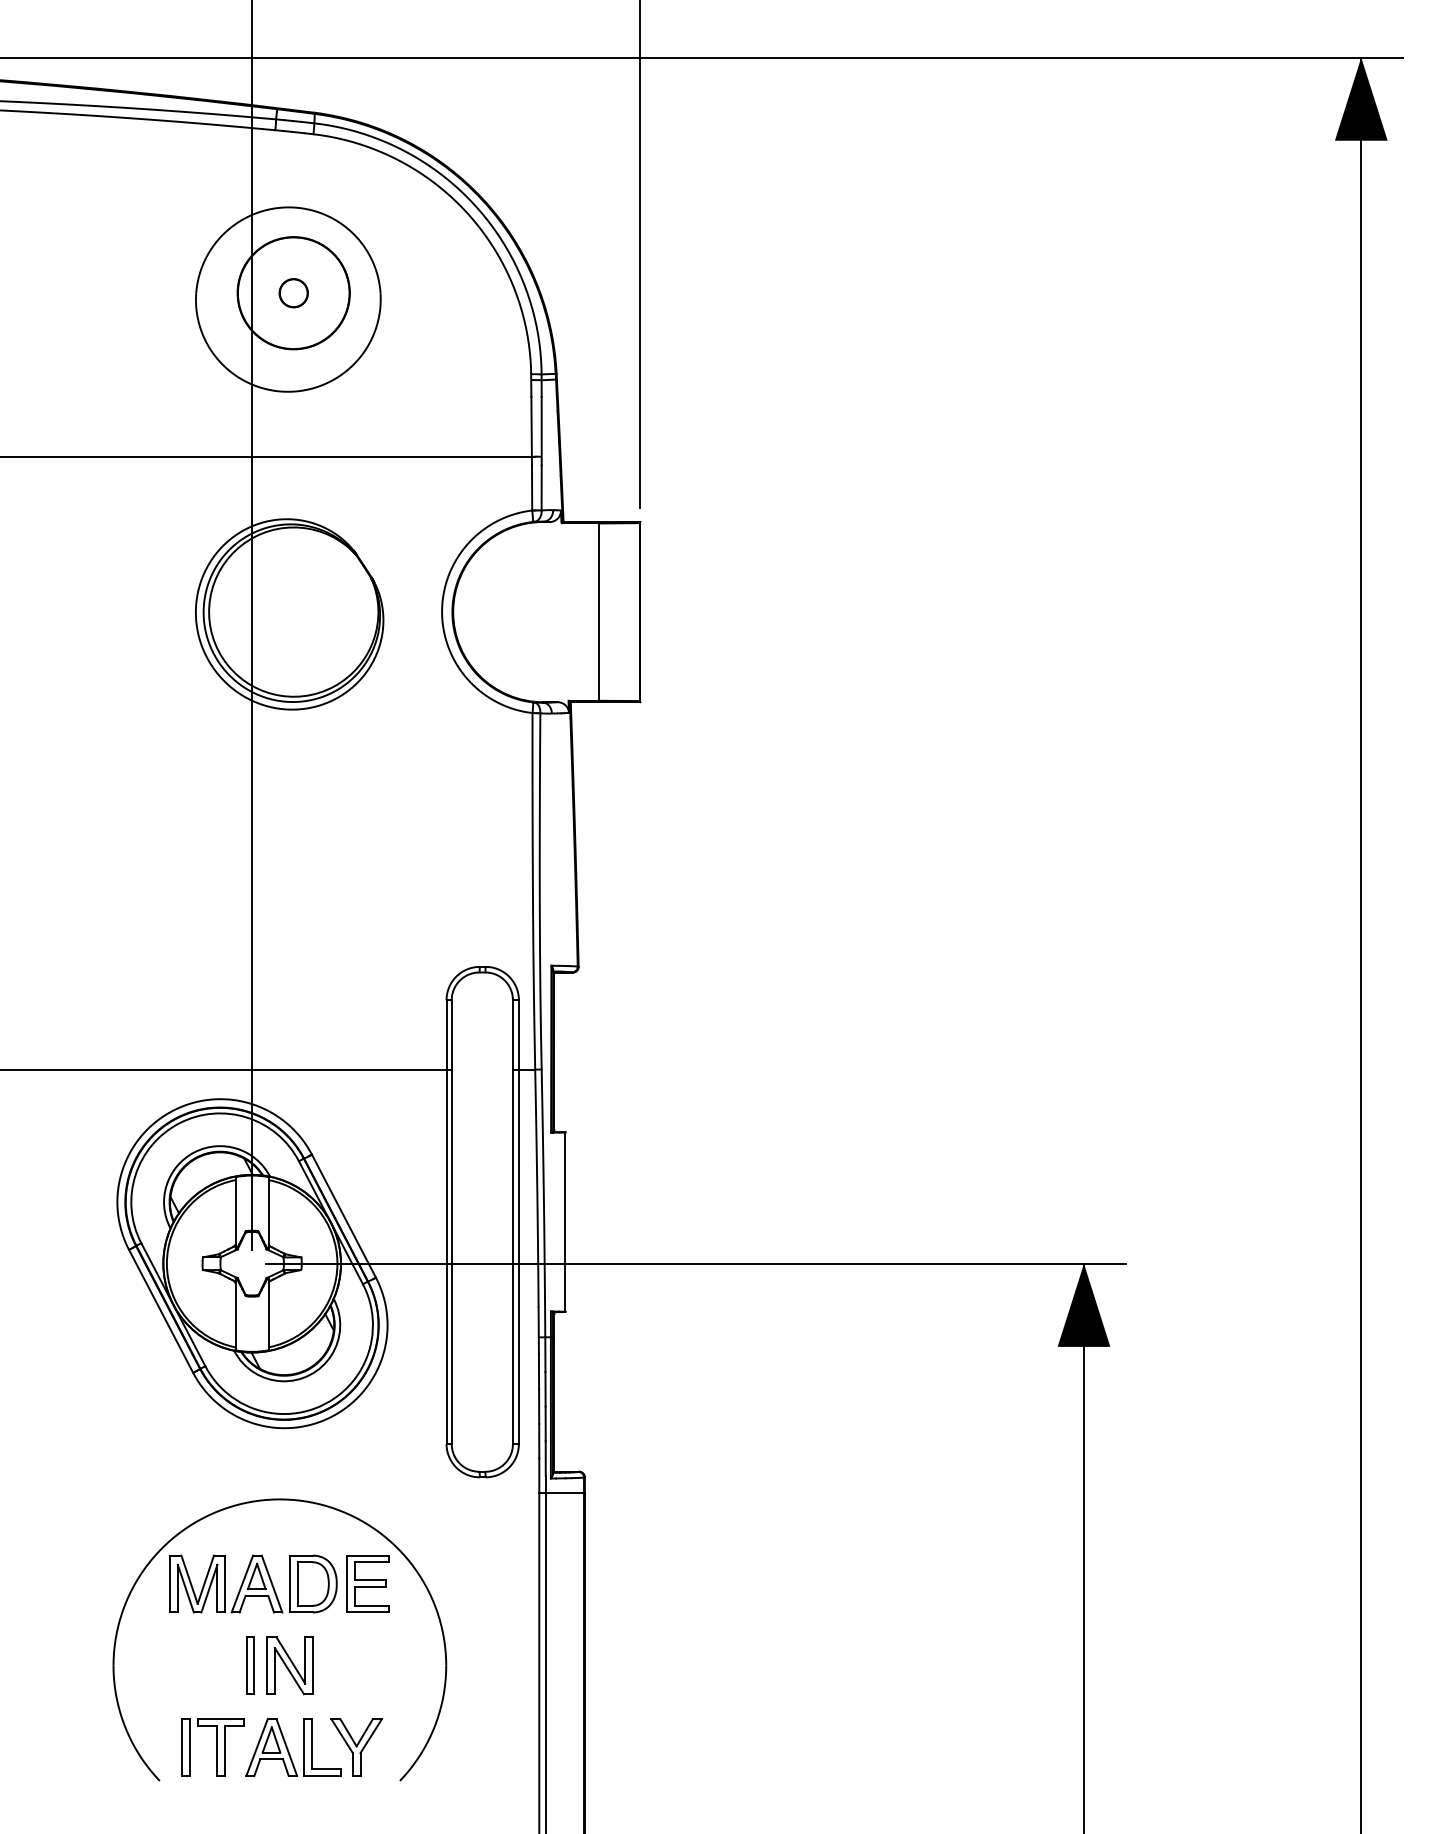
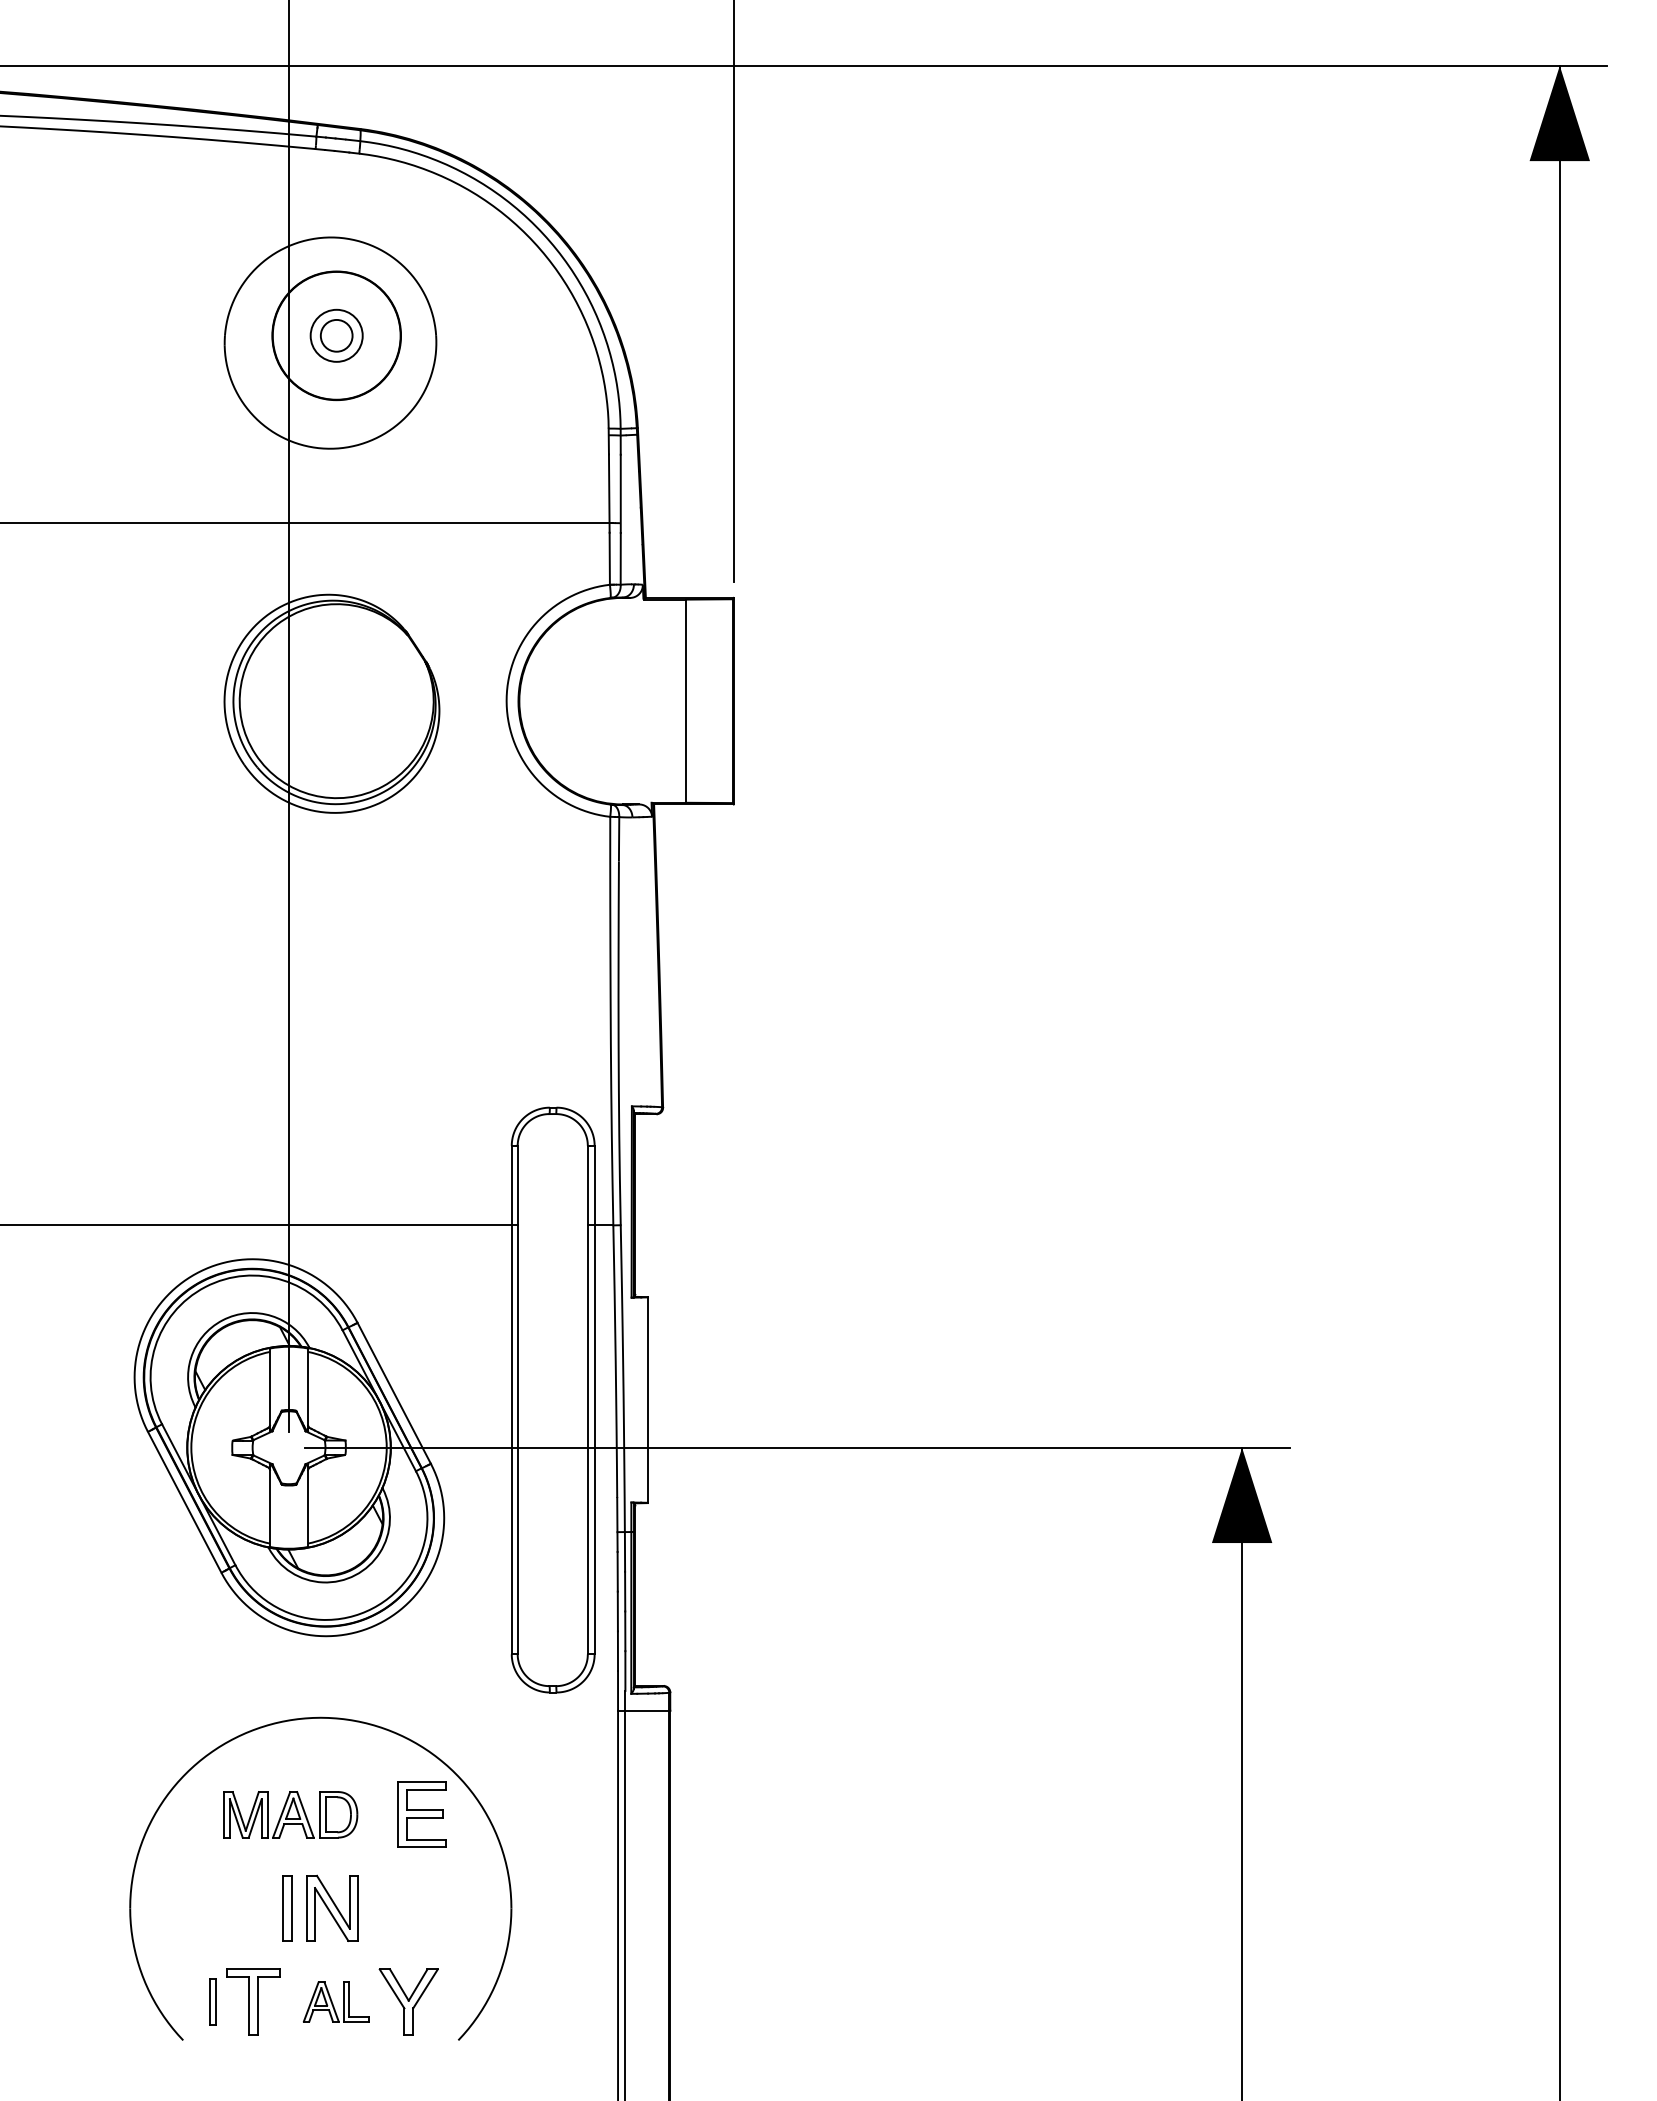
circle: (293, 292) -> (336, 335), size x1.6
part: (253, 1583) -> (290, 1814), size x0.7
part: (186, 1747) -> (213, 2001), size x0.7
part: (292, 1747) -> (335, 2001), size x0.6

